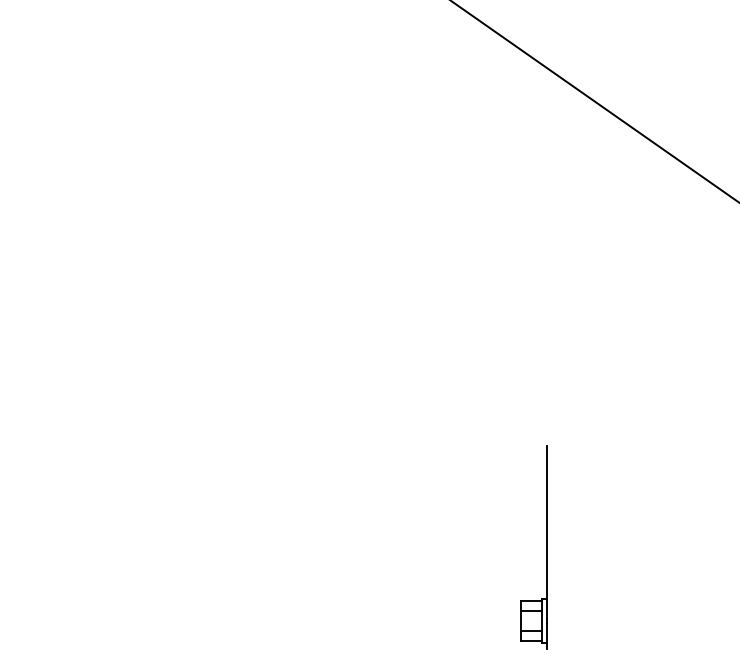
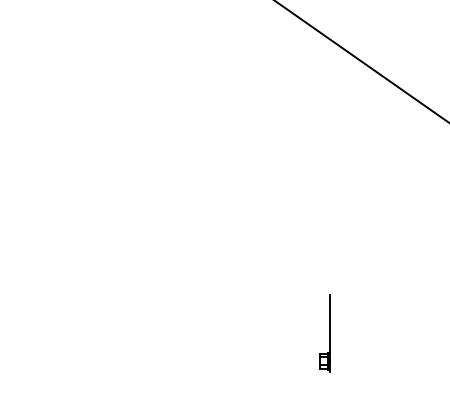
part: (533, 548) -> (324, 333), size x0.62

